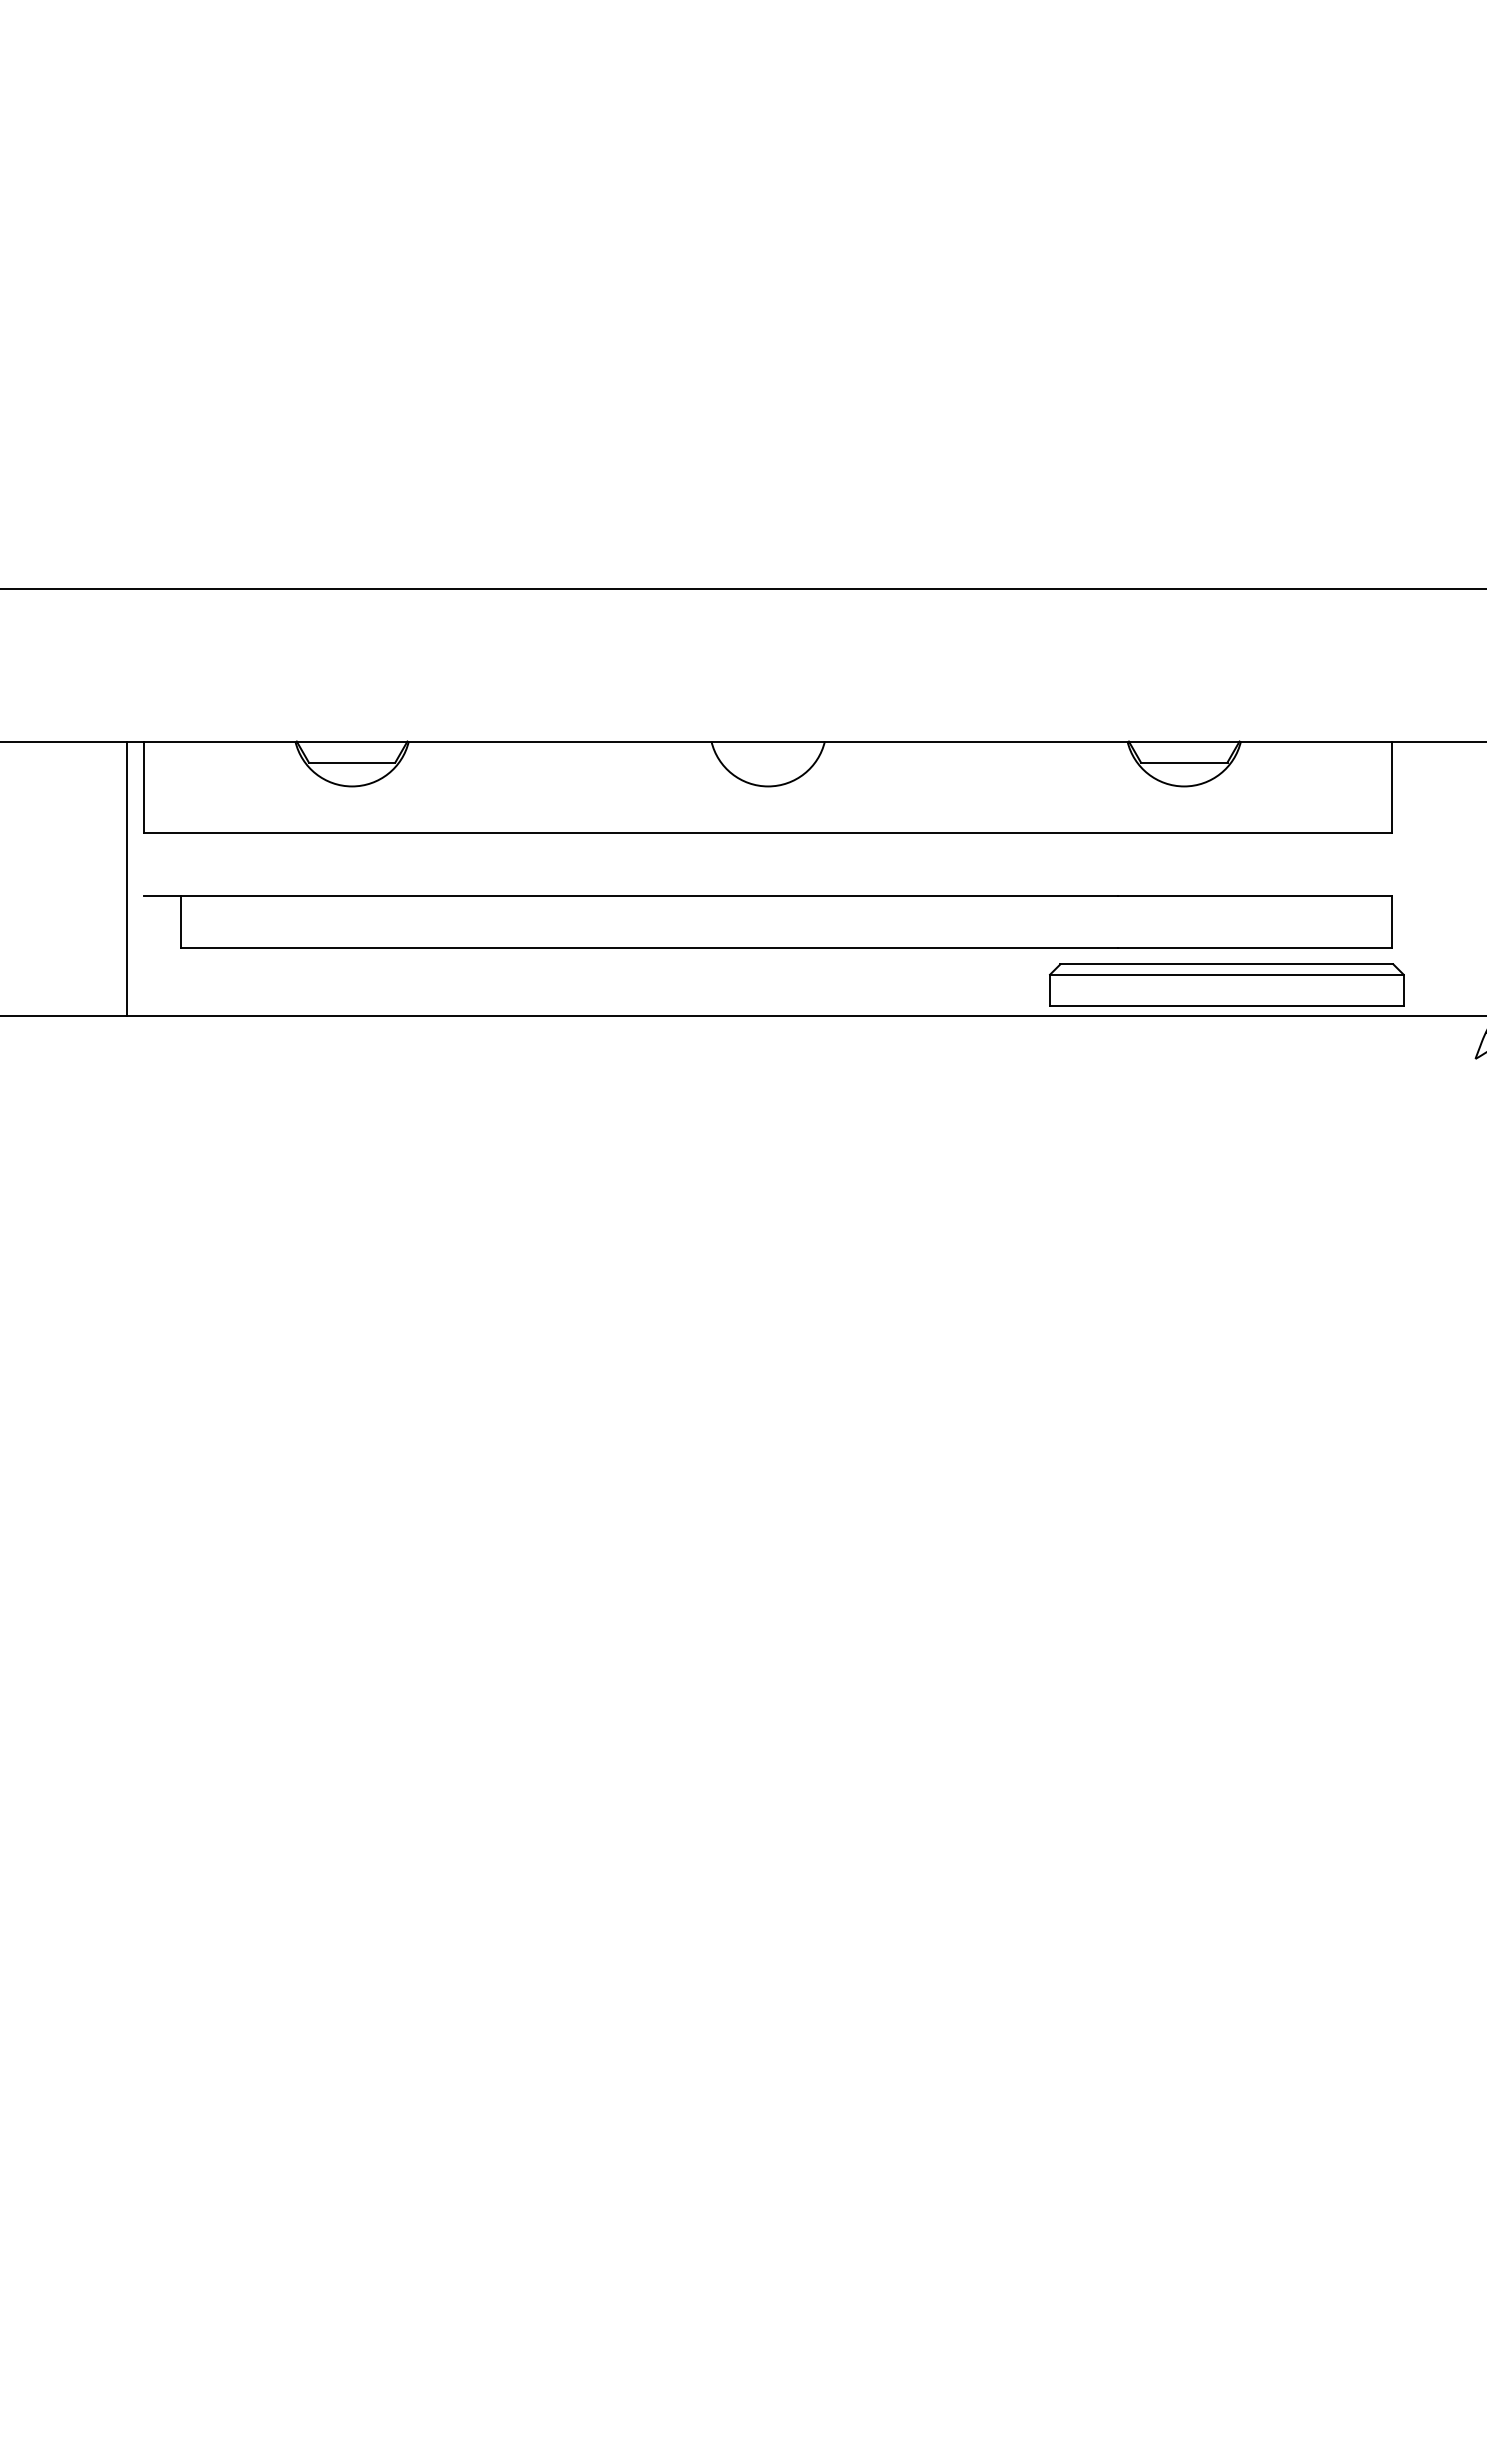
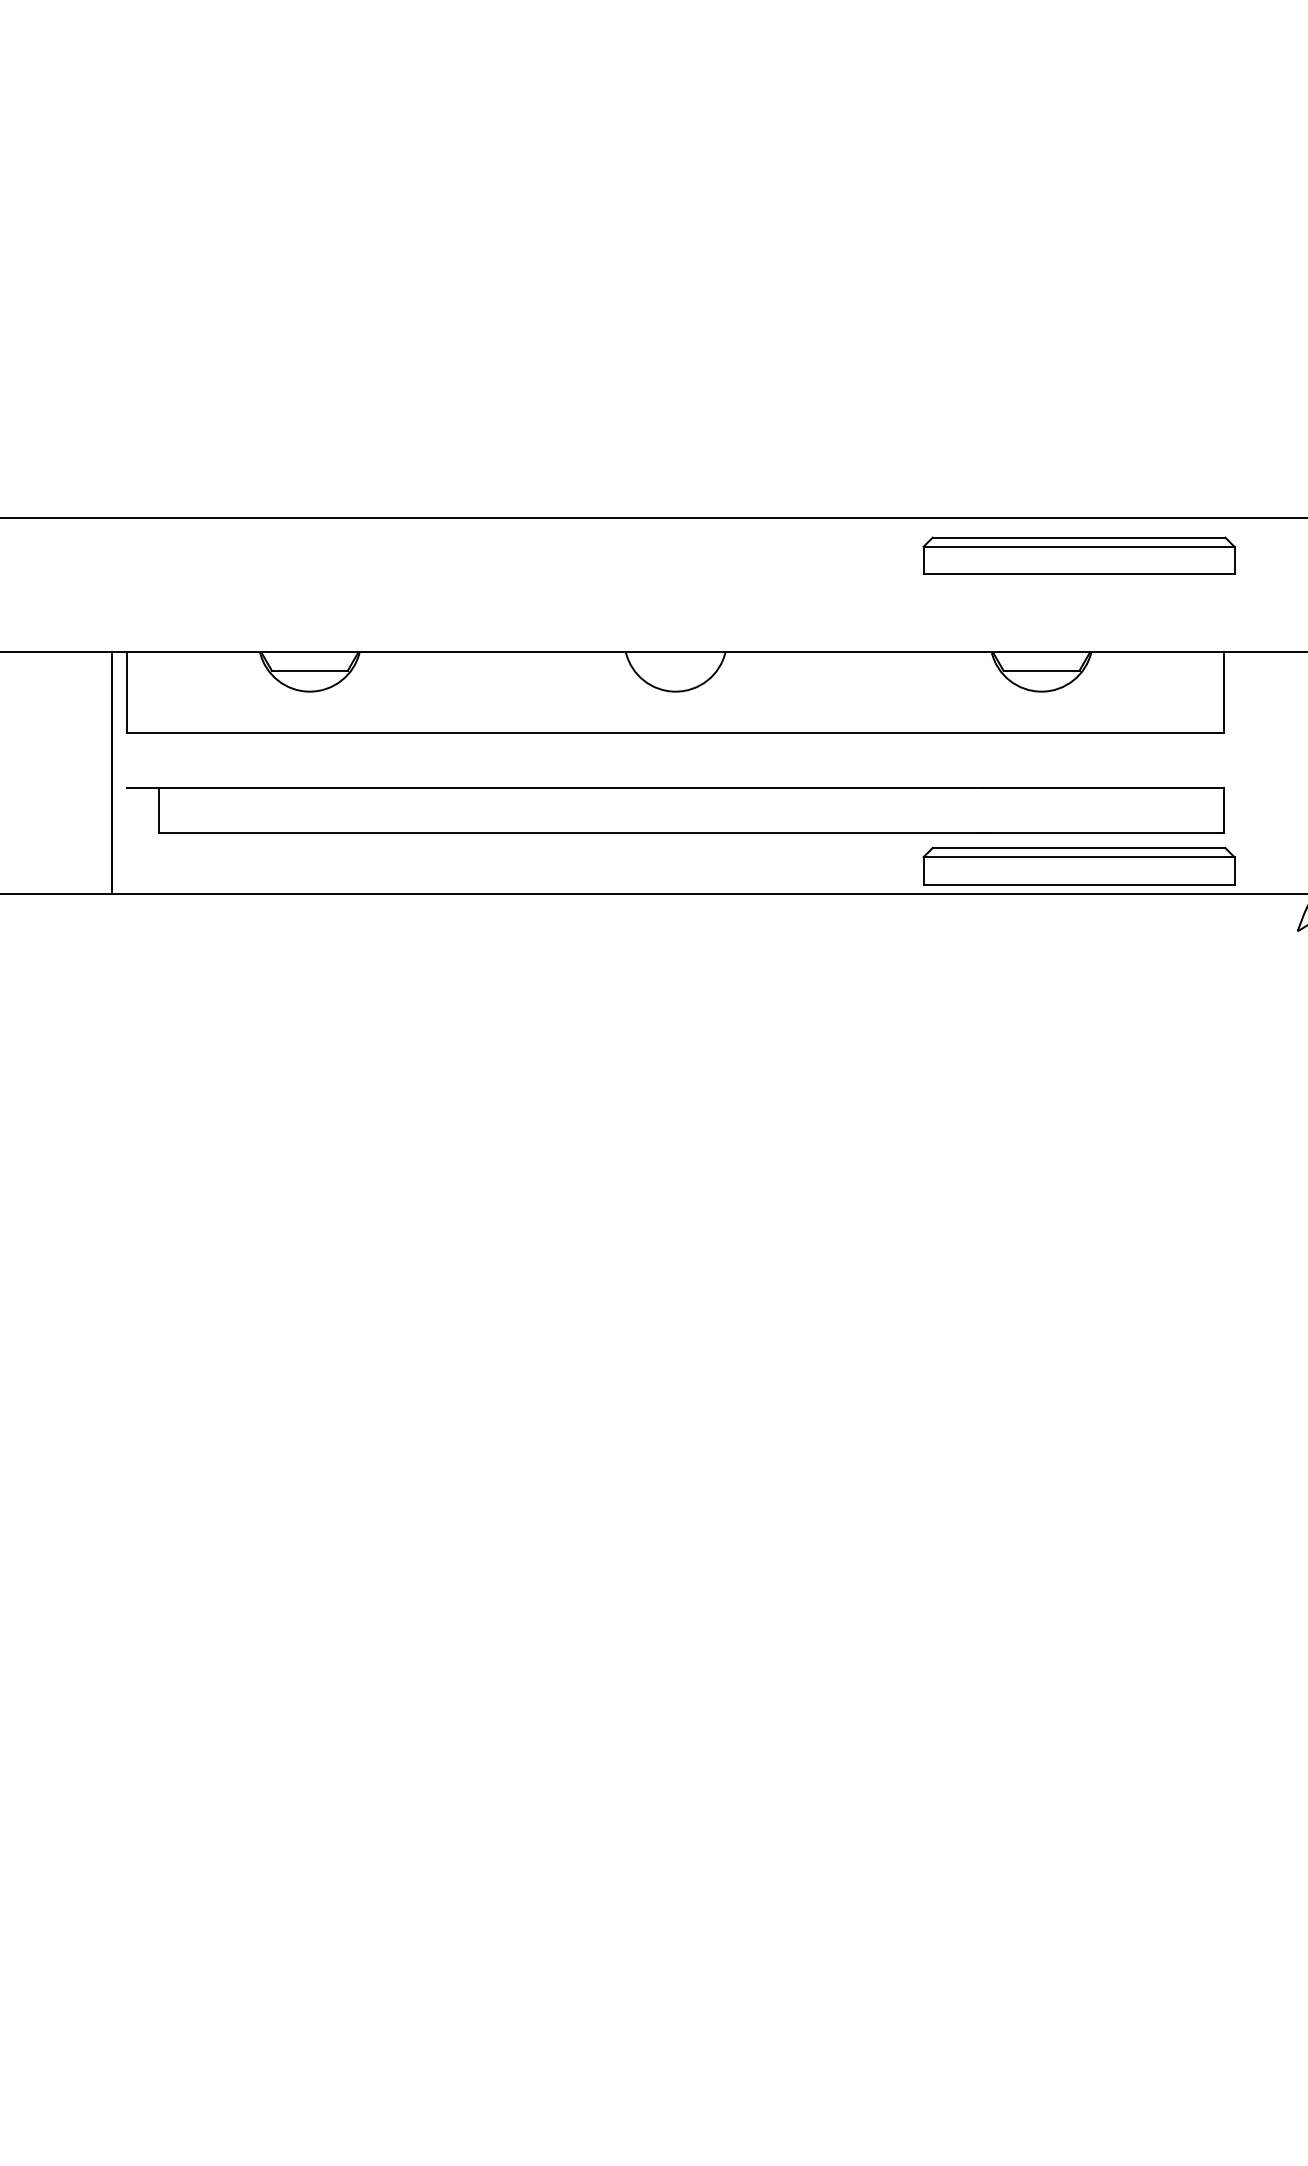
part: (1226, 631) -> (1078, 555), added

